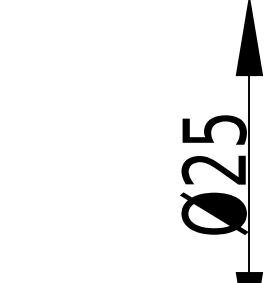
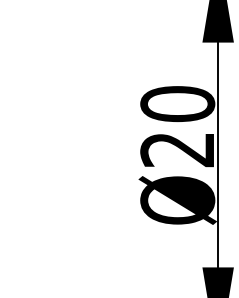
text: (213, 129) -> (176, 103), Ø25 -> Ø20

